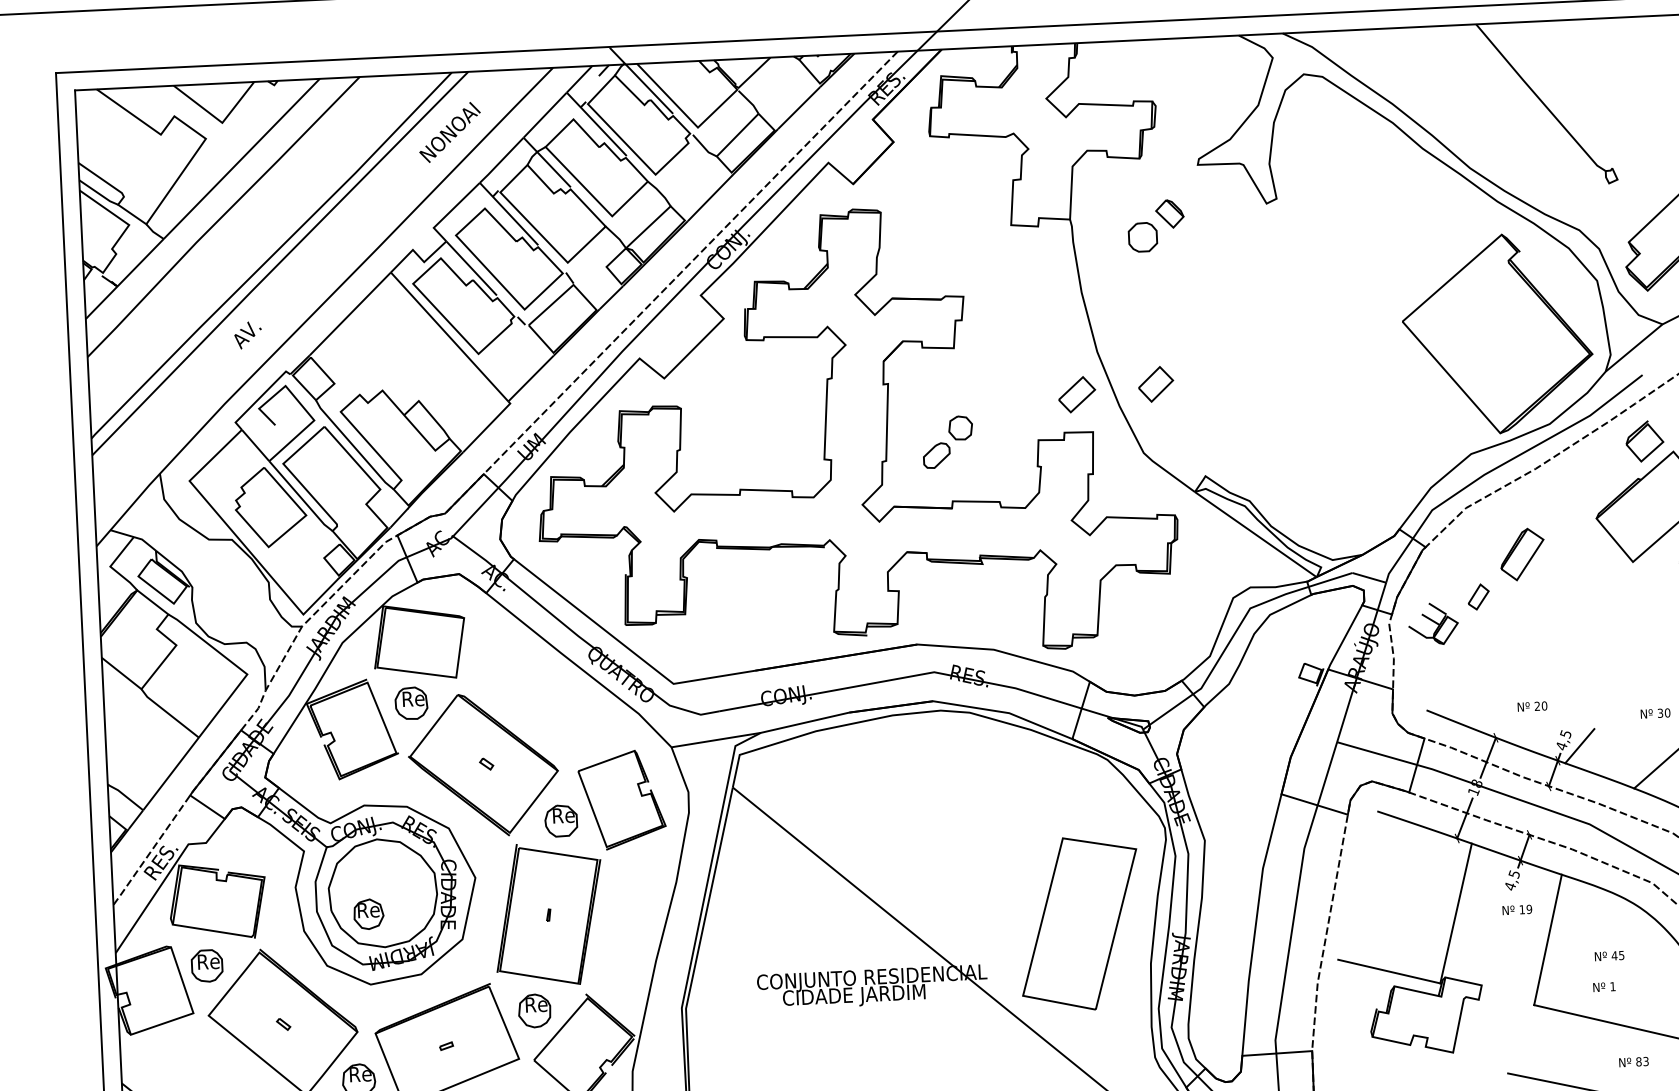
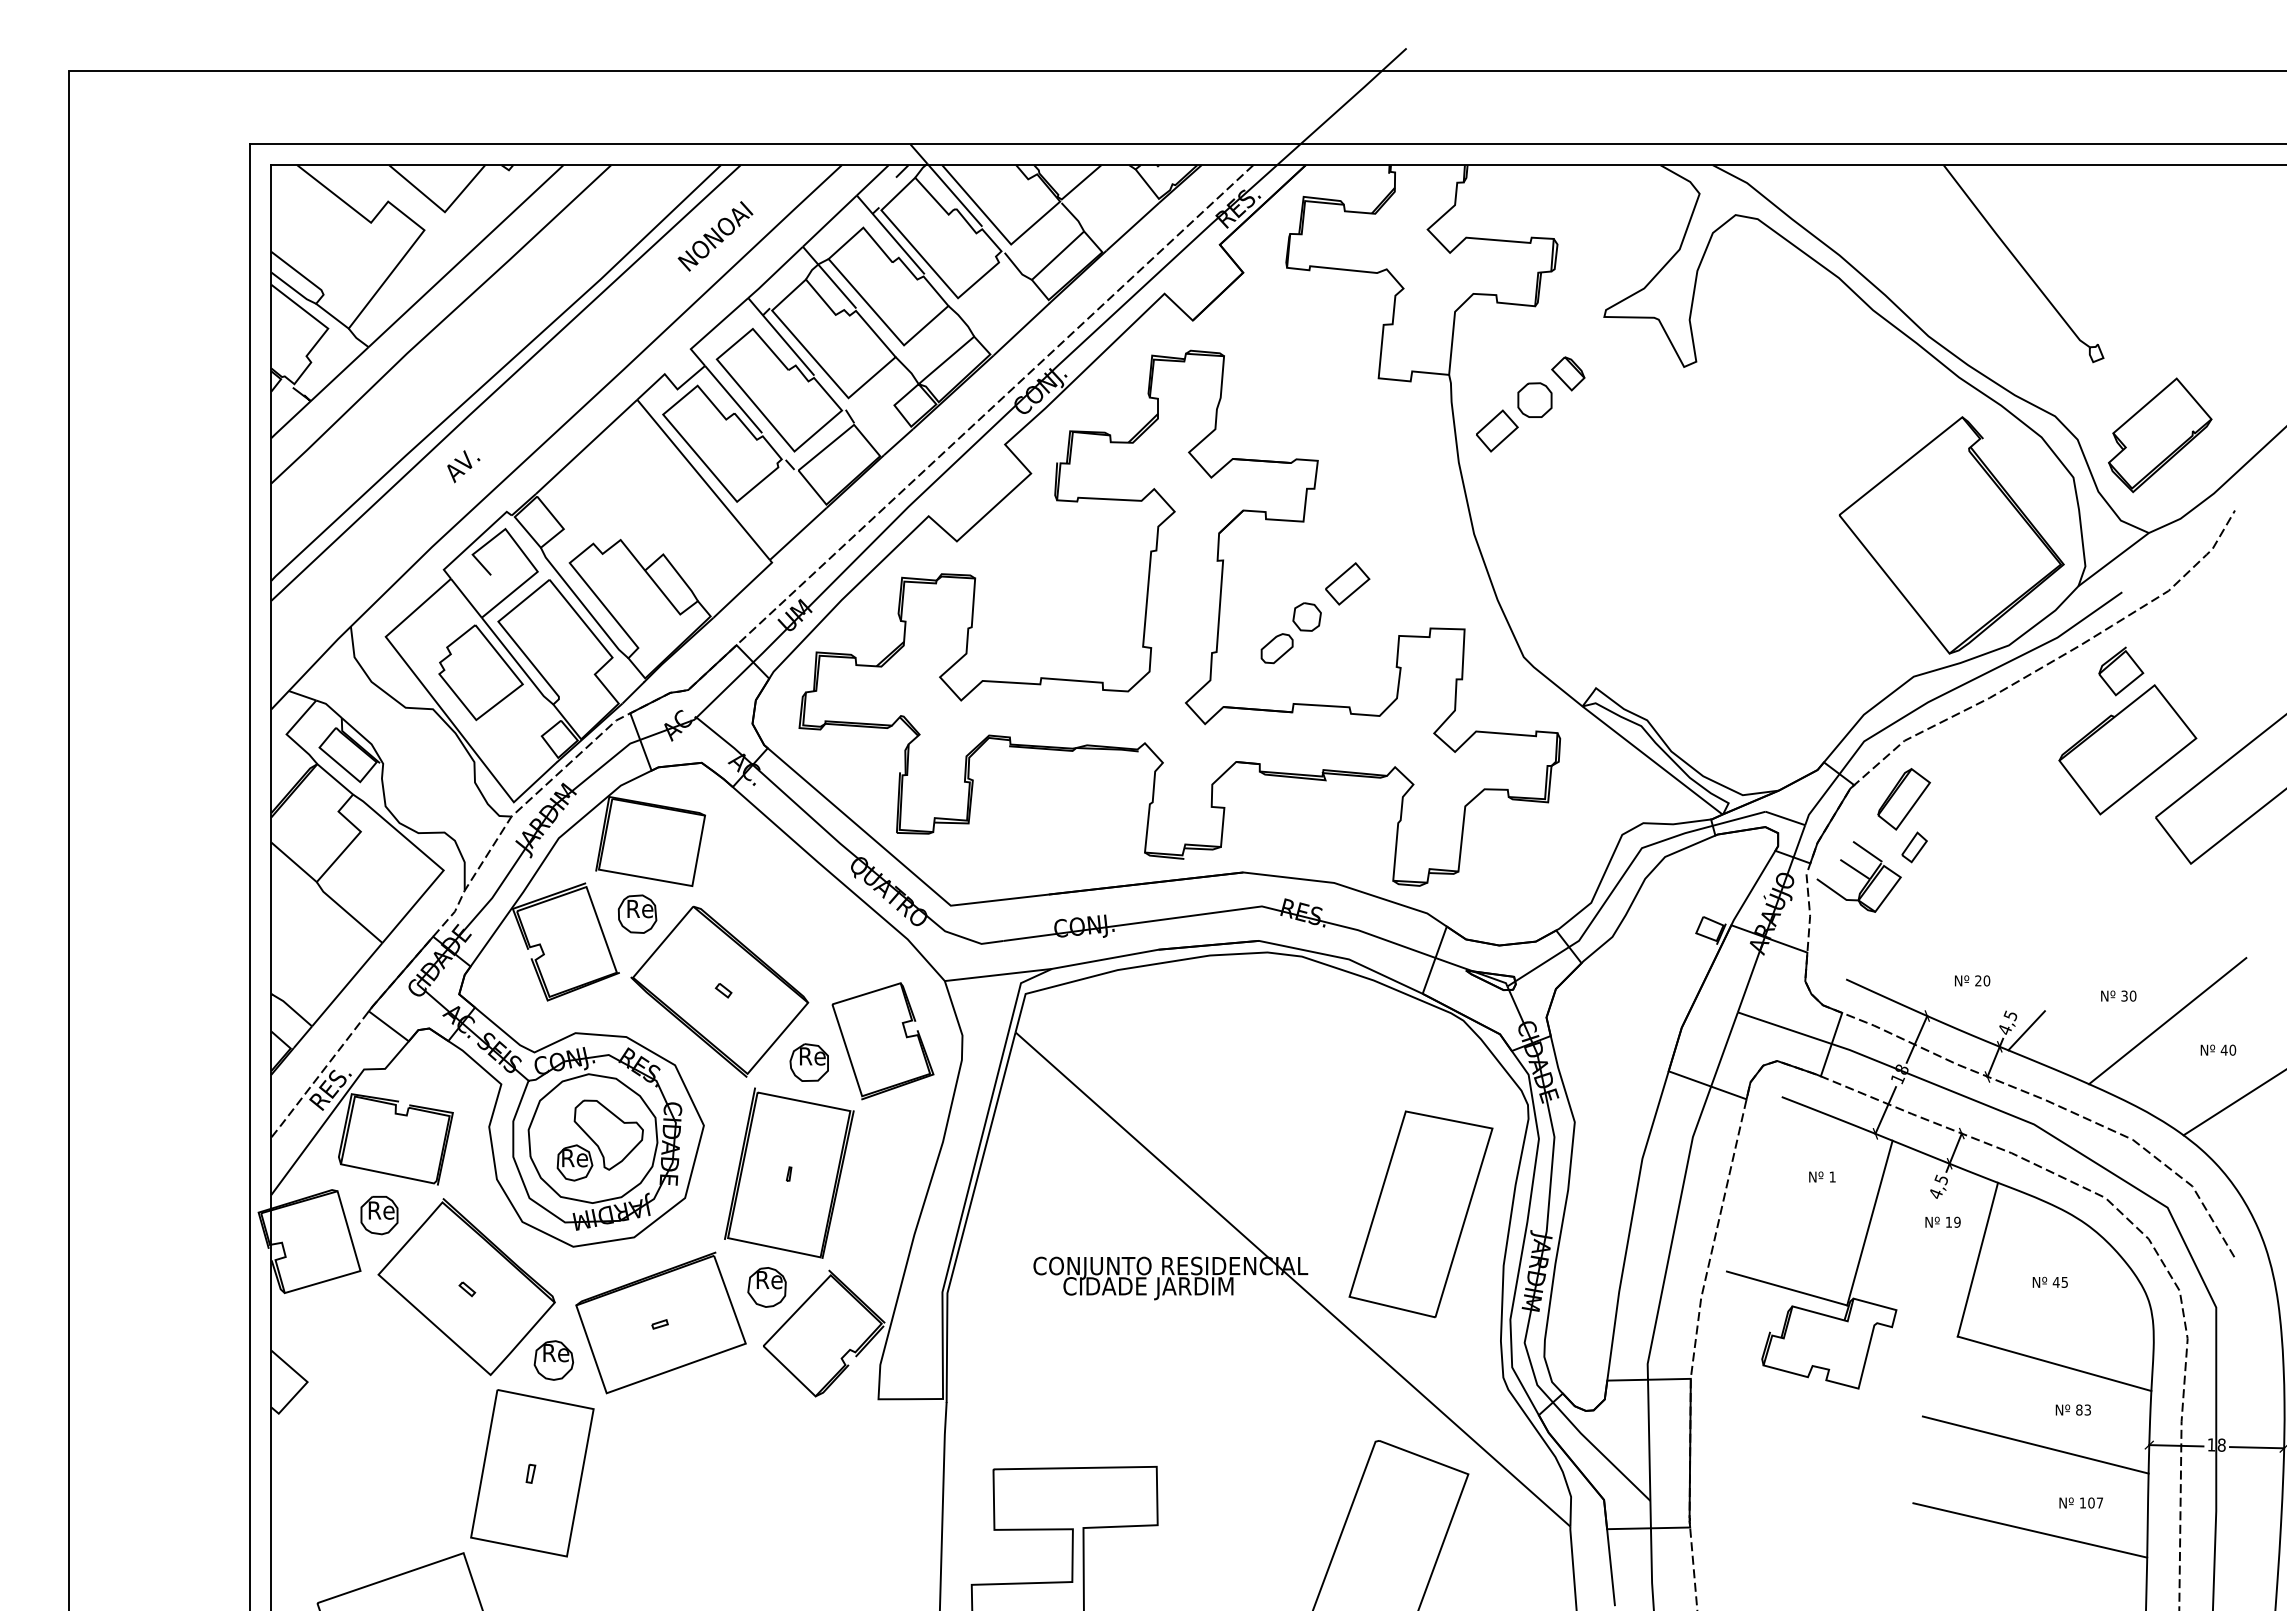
part: (1156, 383) -> (1497, 430), moved
part: (1076, 394) -> (1347, 583), moved
part: (1521, 554) -> (1903, 799), moved
part: (1432, 623) -> (1858, 876), size x1.43
part: (395, 889) -> (608, 1134), added
text: (1604, 986) -> (1822, 1176), moved

